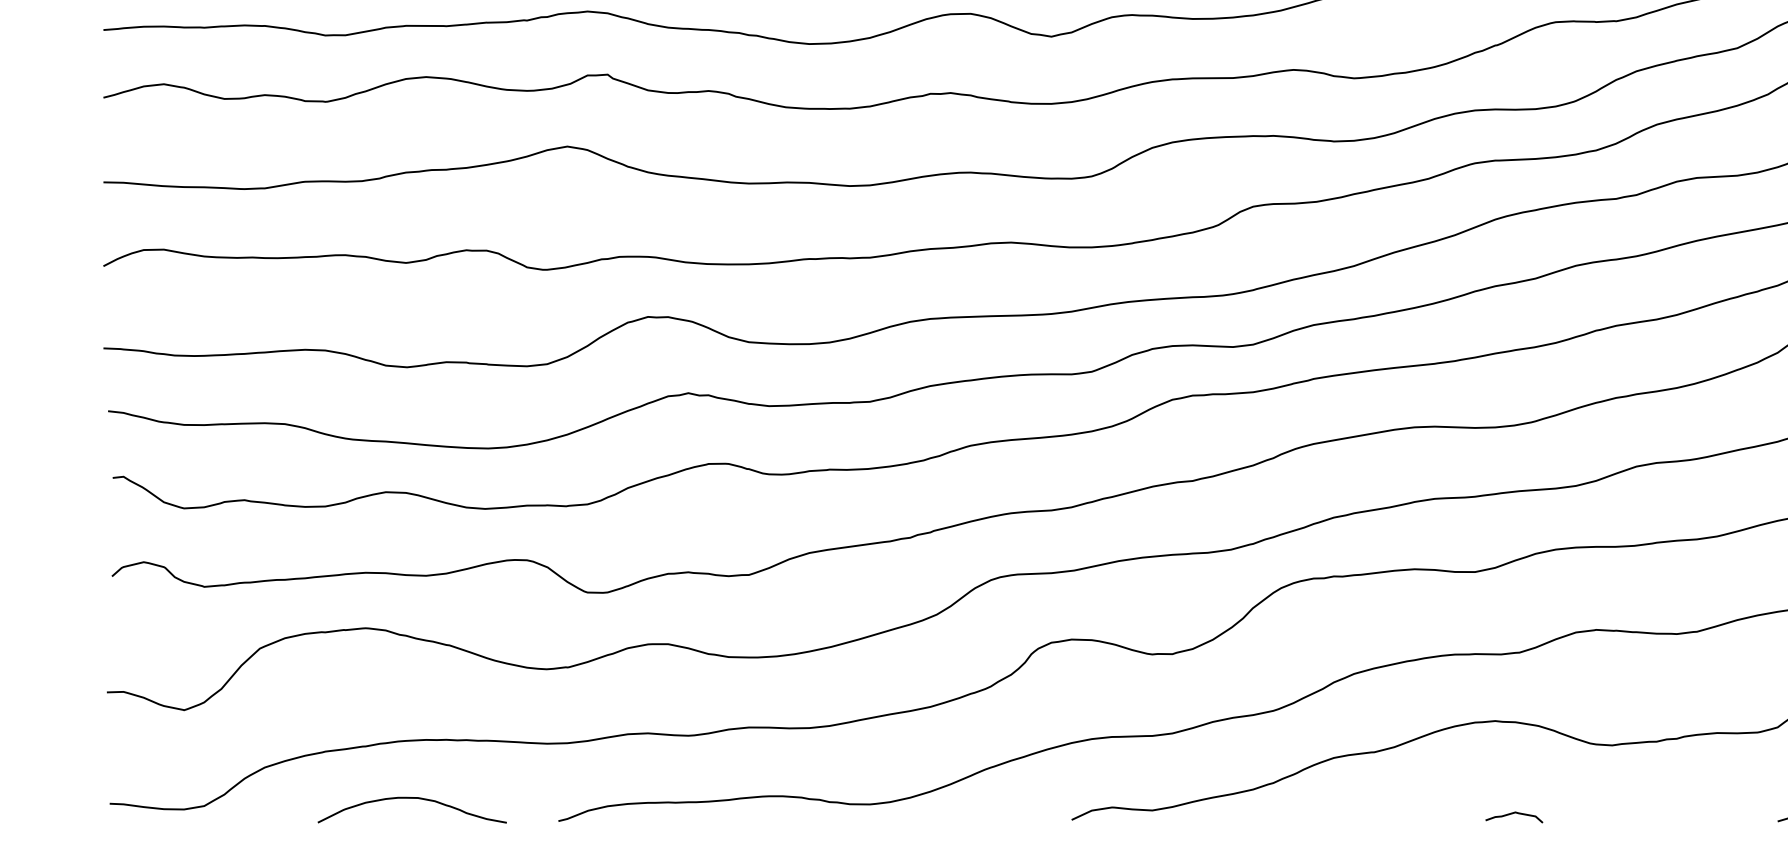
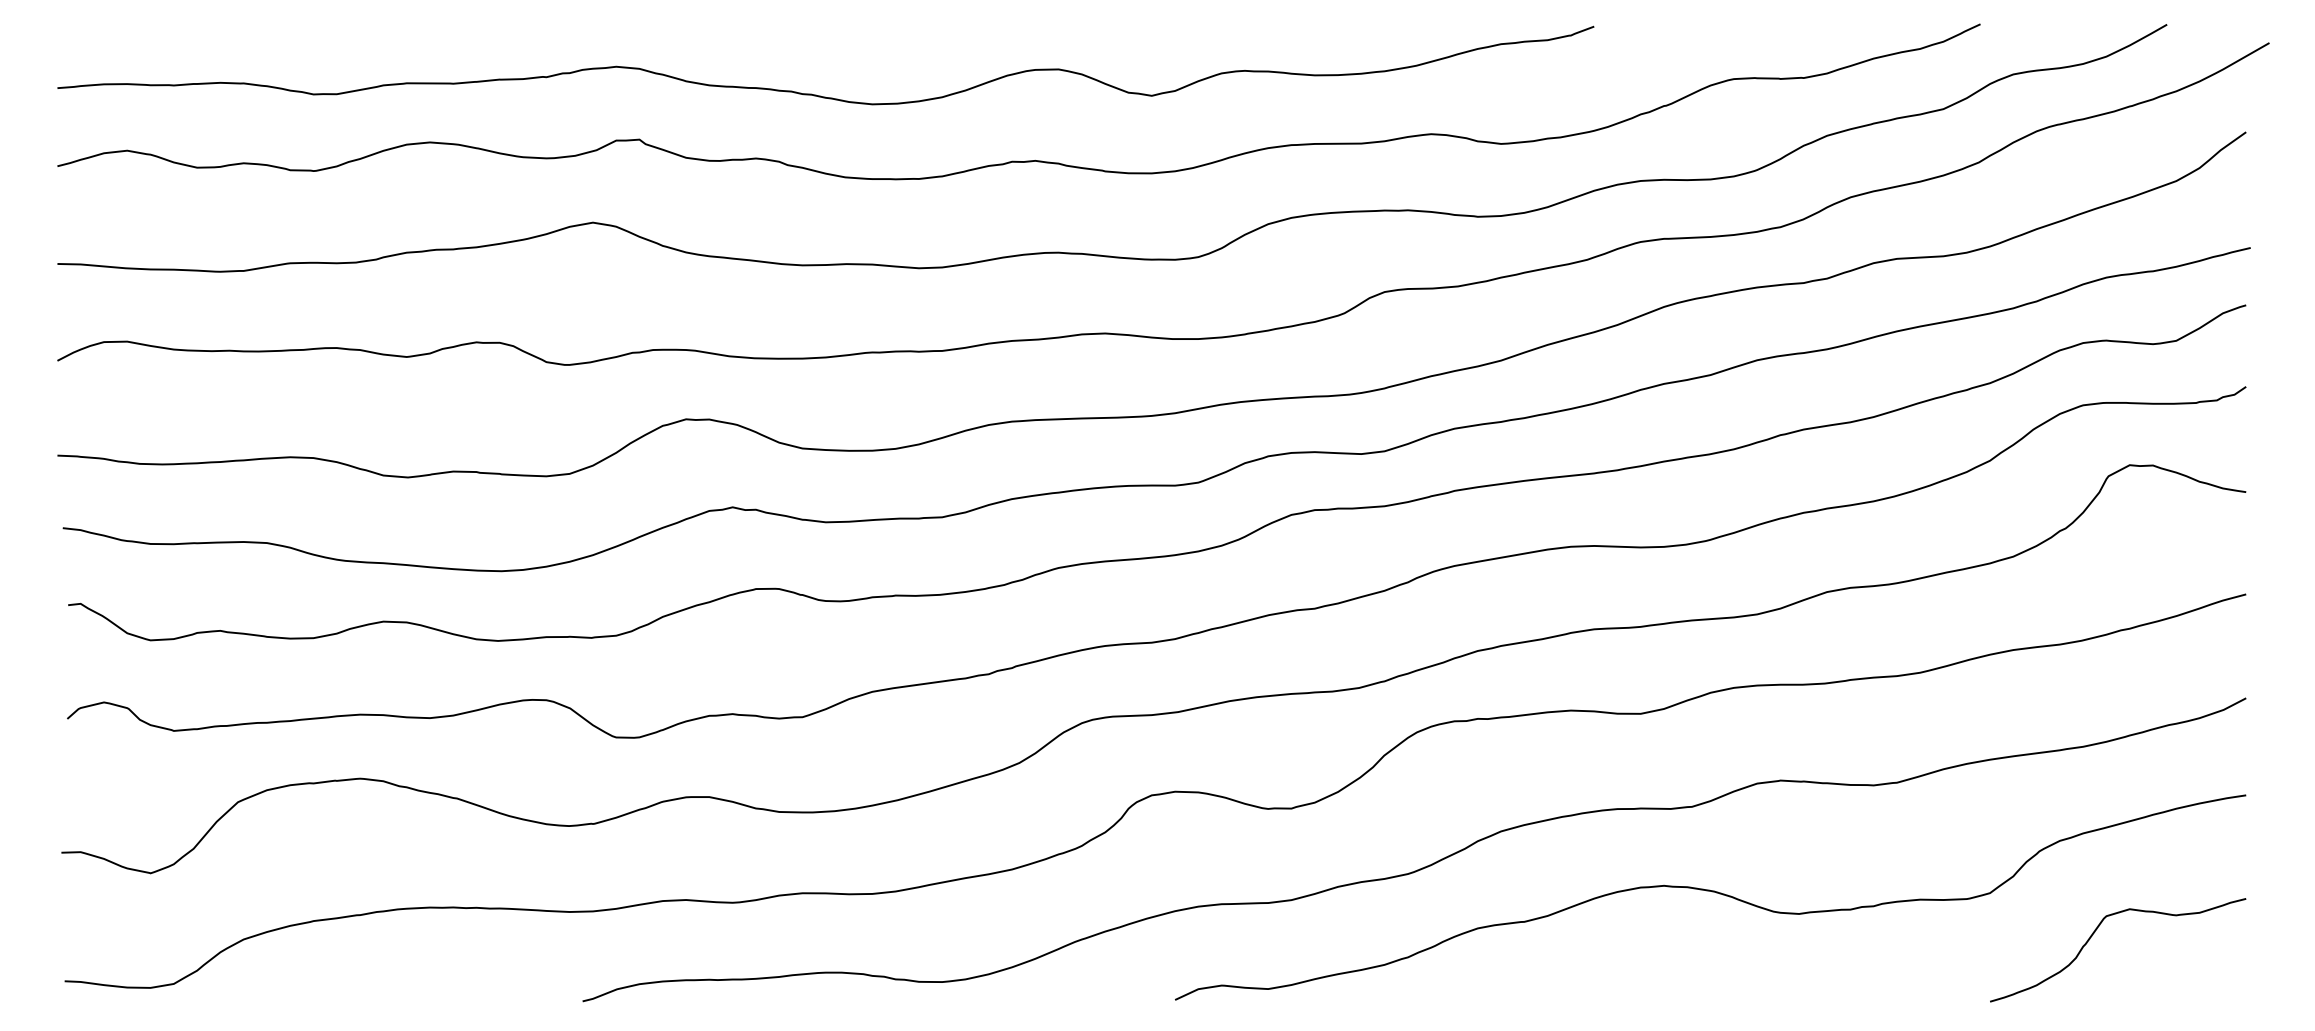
curve: (411, 798) -> (413, 975), removed
curve: (1512, 814) -> (1684, 993), removed

